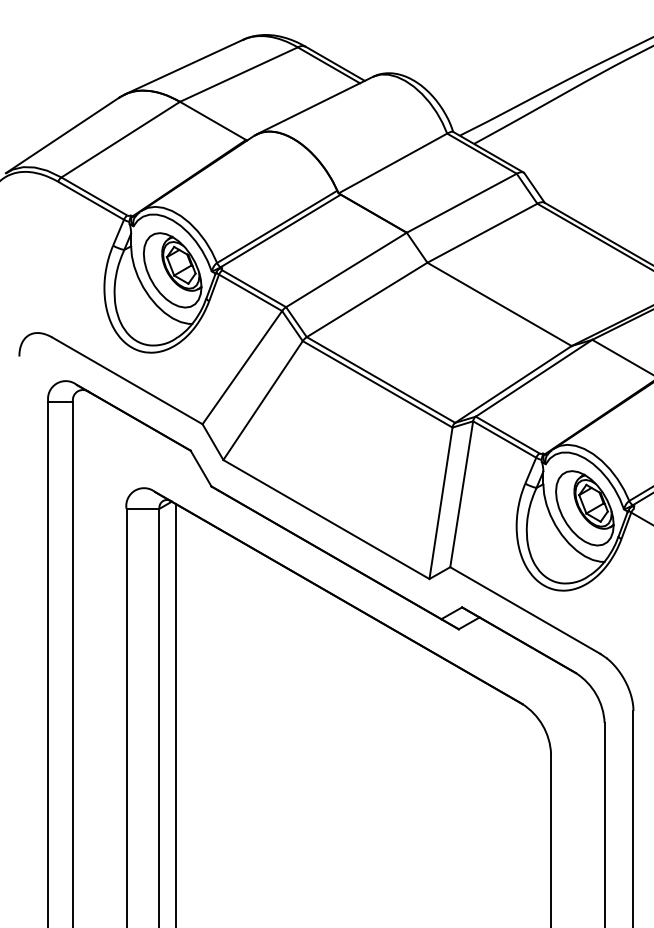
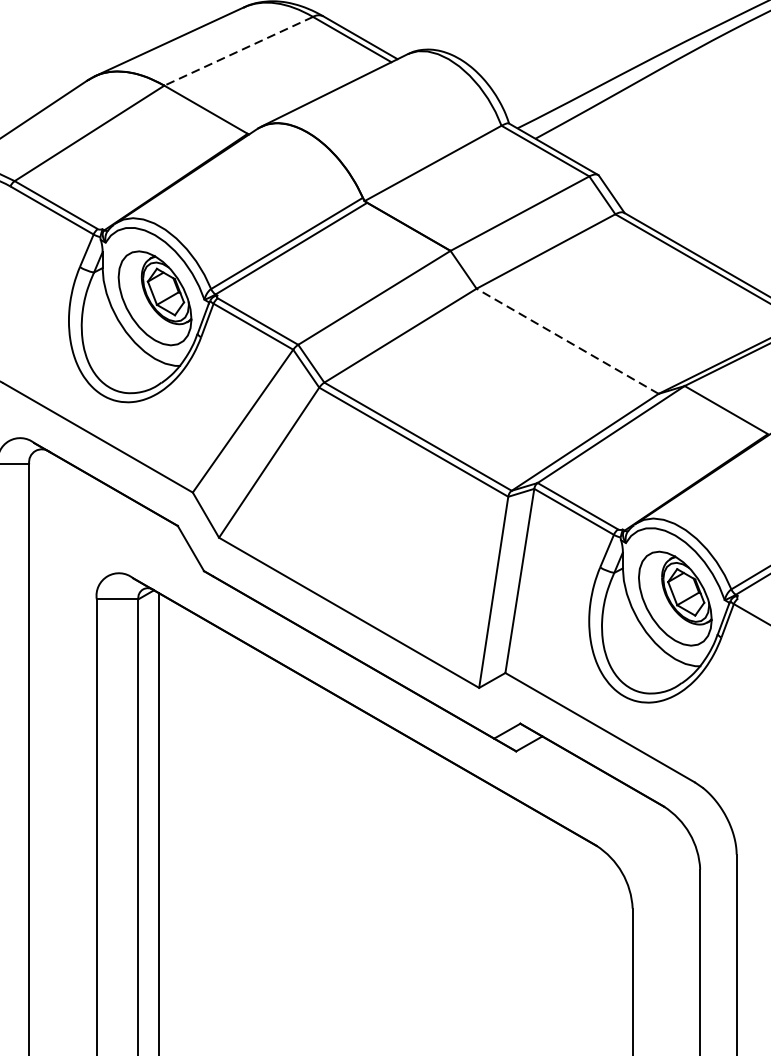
line: (238, 74) -> (238, 51), solid -> dashed
line: (499, 304) -> (567, 341), solid -> dashed

